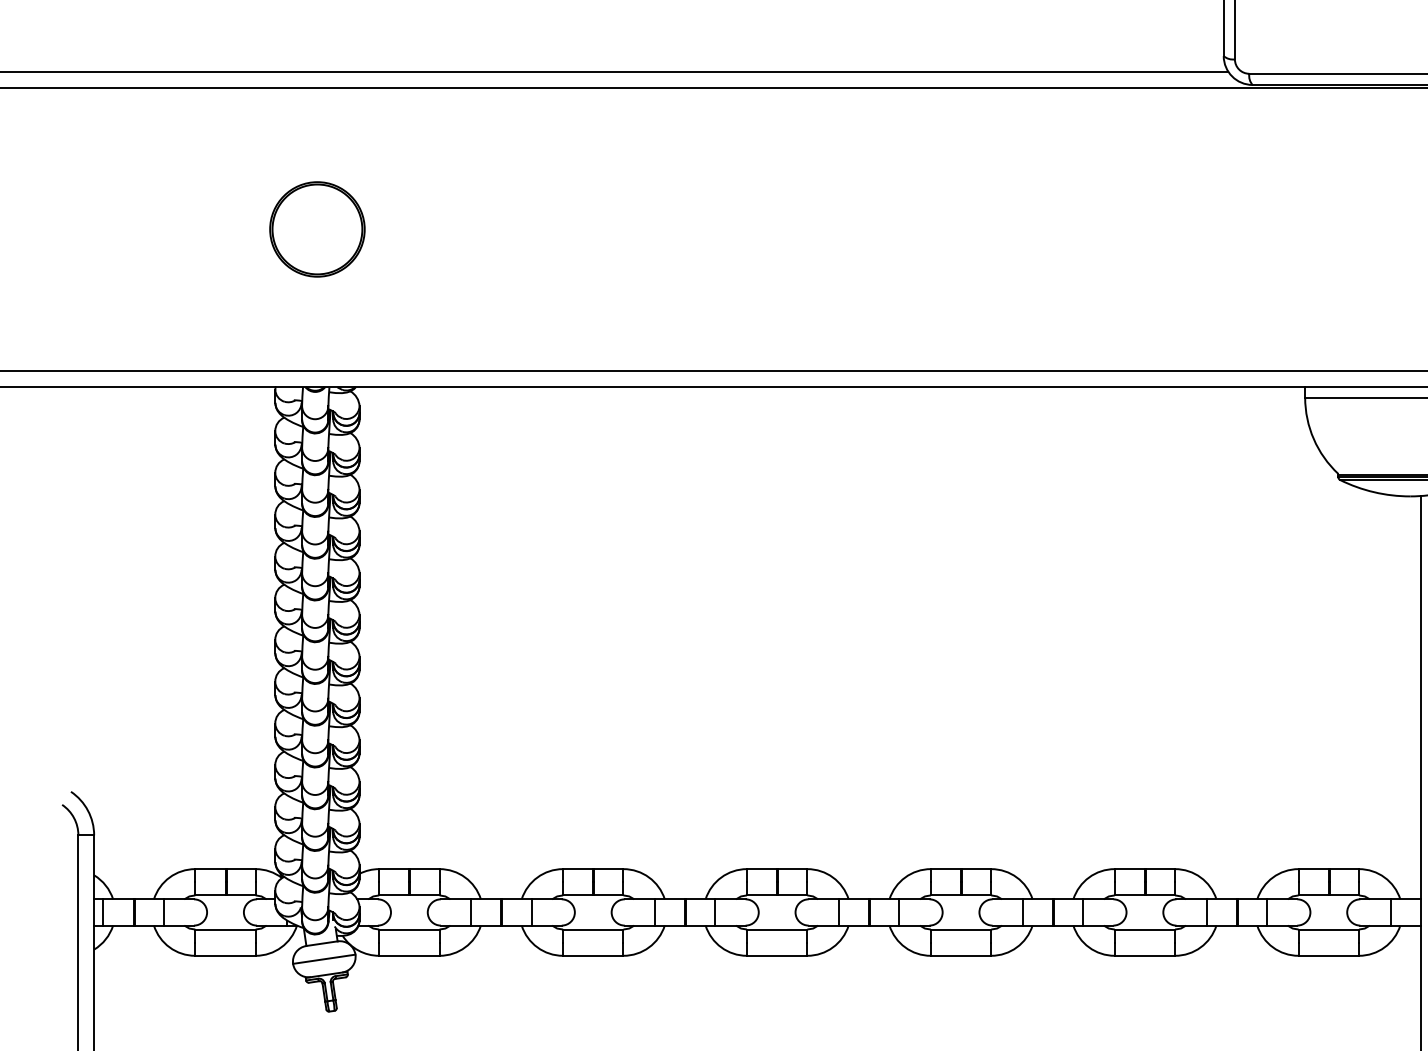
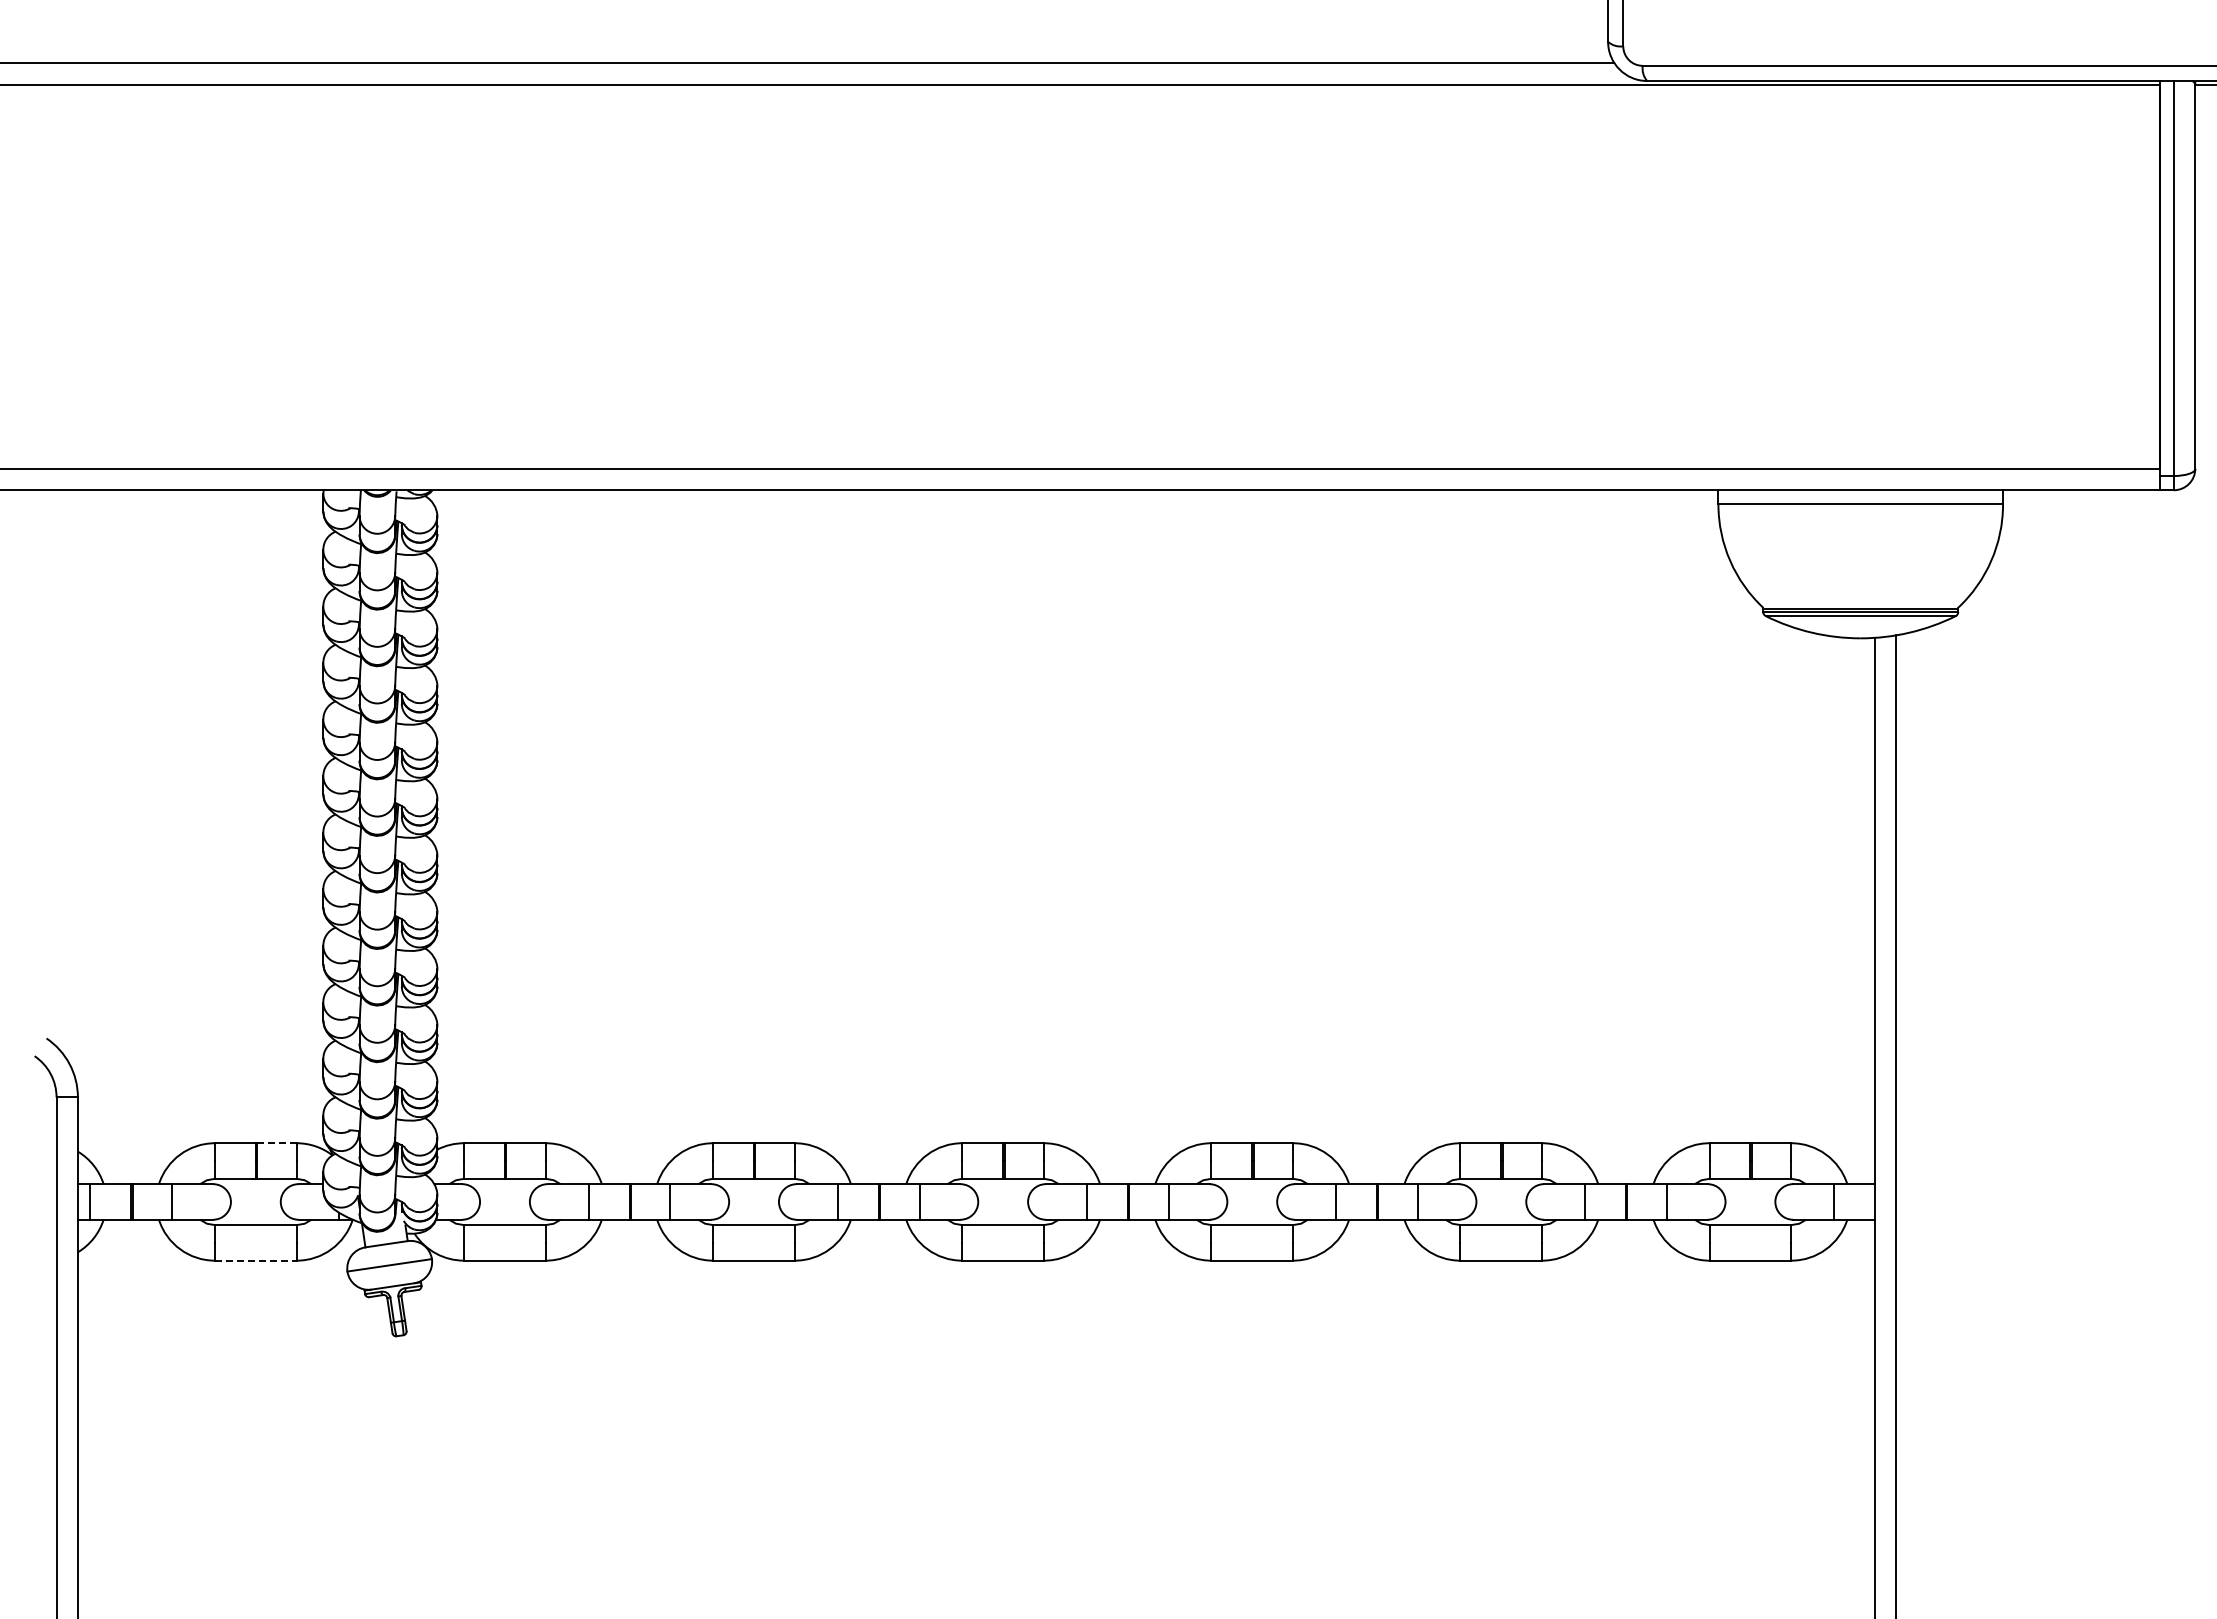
part: (317, 229) -> (380, 276), removed
line: (241, 869) -> (277, 1143), solid -> dashed
line: (225, 955) -> (255, 1260), solid -> dashed

